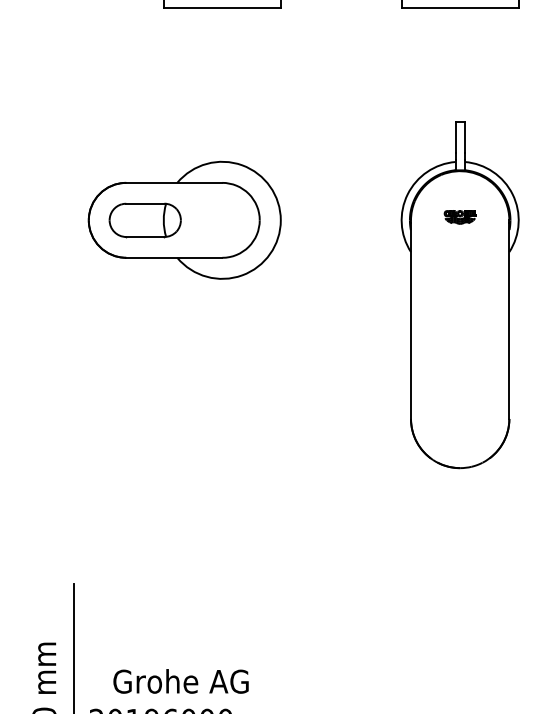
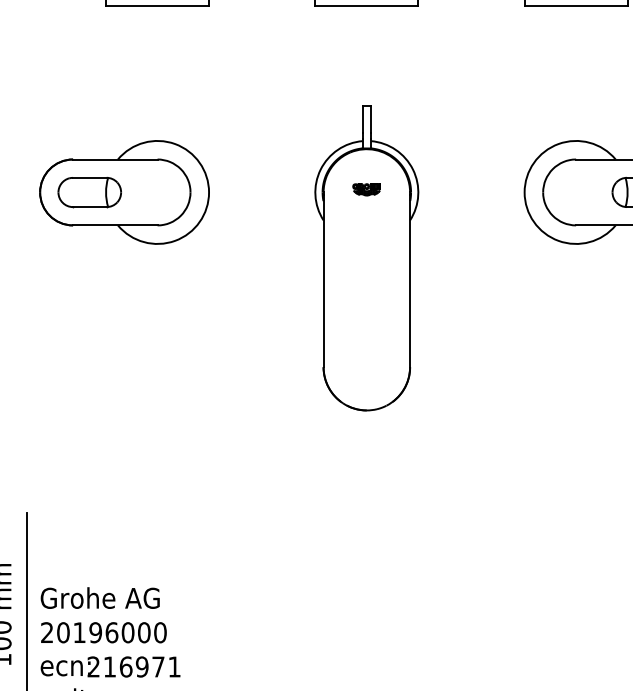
text: (180, 680) -> (99, 597), moved

